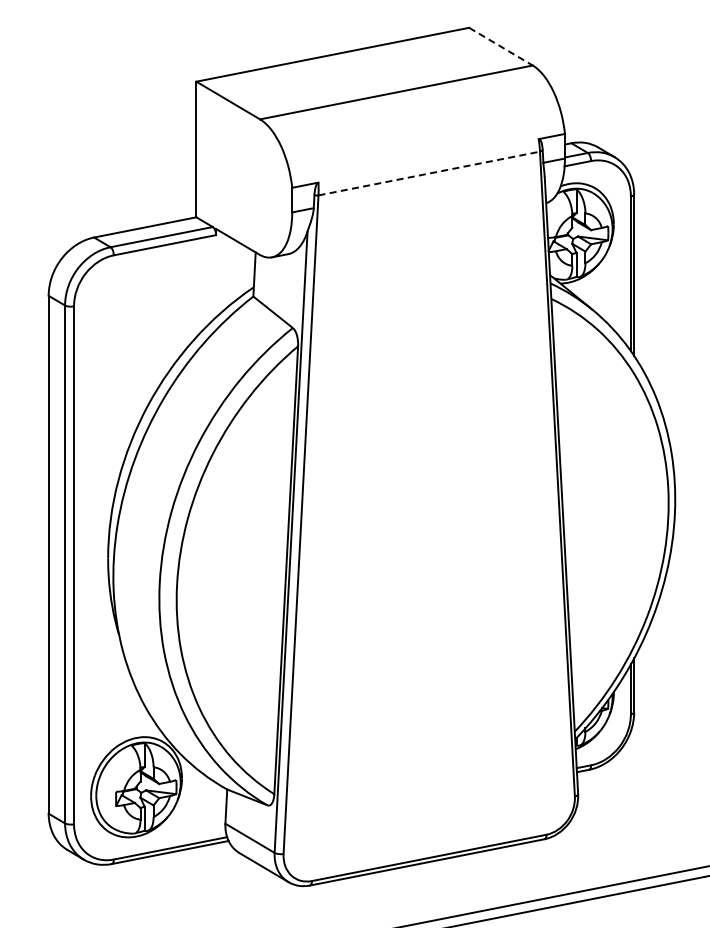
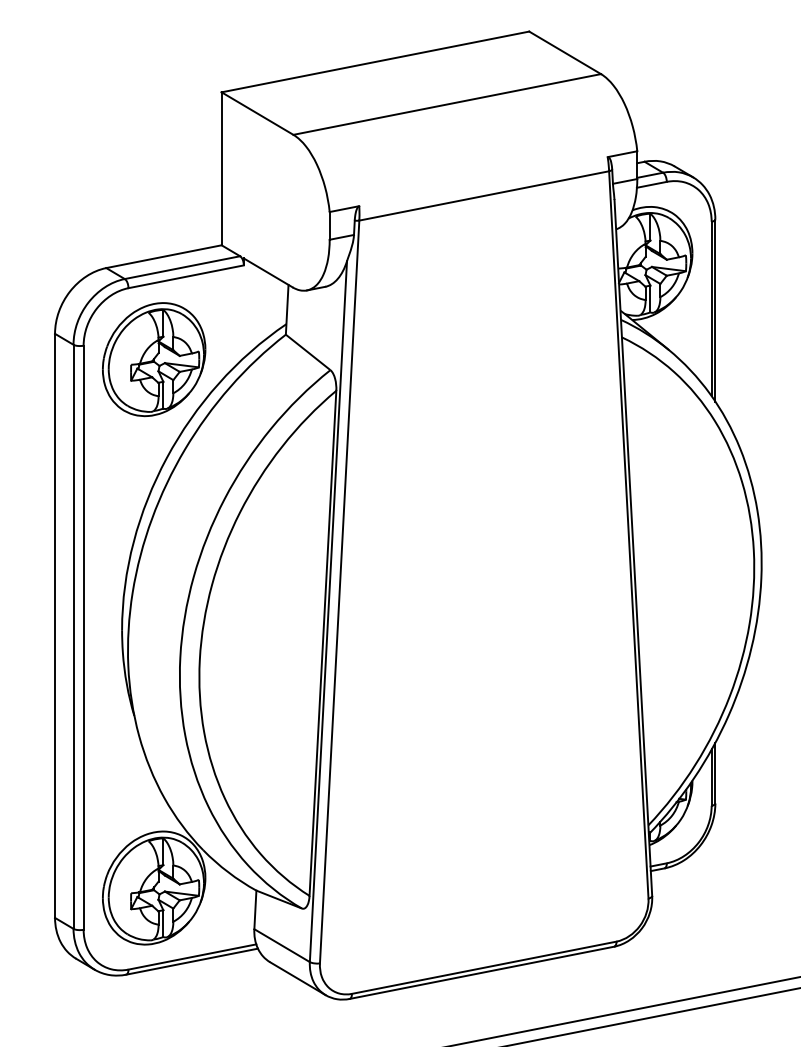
line: (500, 46) -> (564, 52), dashed -> solid
line: (429, 173) -> (484, 195), dashed -> solid
part: (136, 318) -> (154, 359), added

